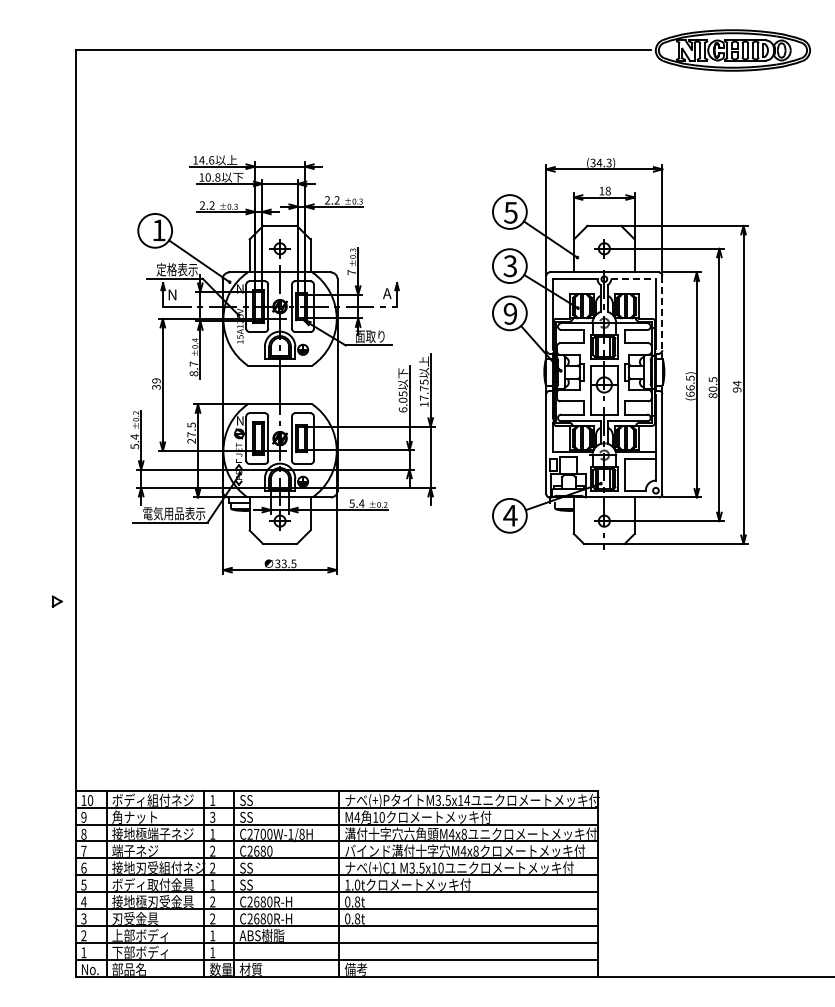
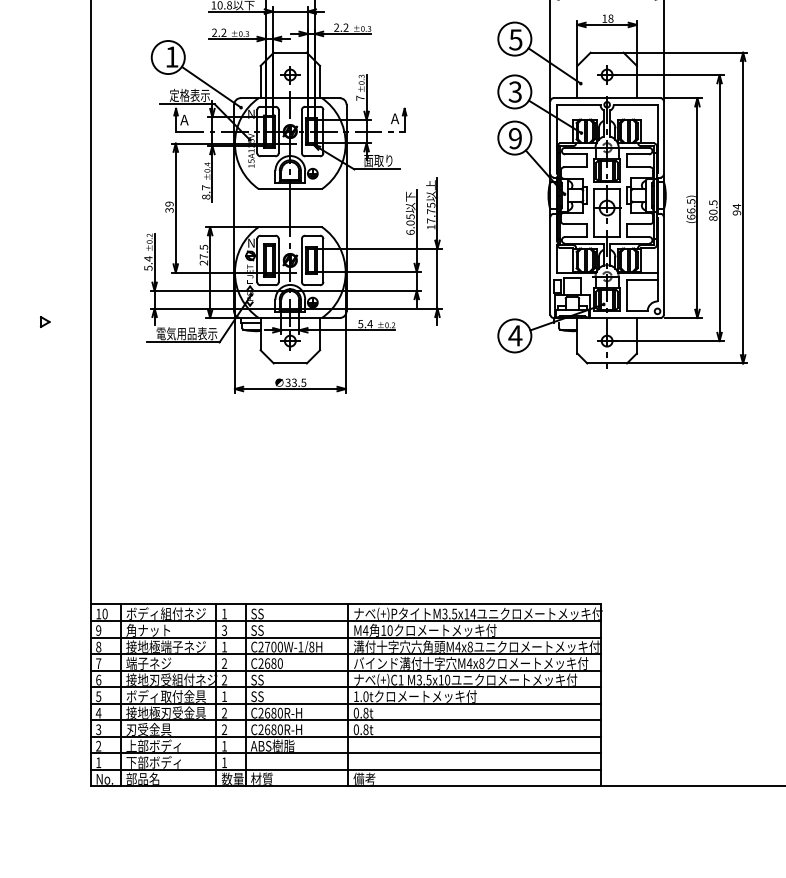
line: (634, 279) -> (636, 105), dashed -> solid
text: (171, 294) -> (184, 119), N -> A
line: (662, 317) -> (663, 142), dashed -> solid
part: (56, 601) -> (44, 321), moved

